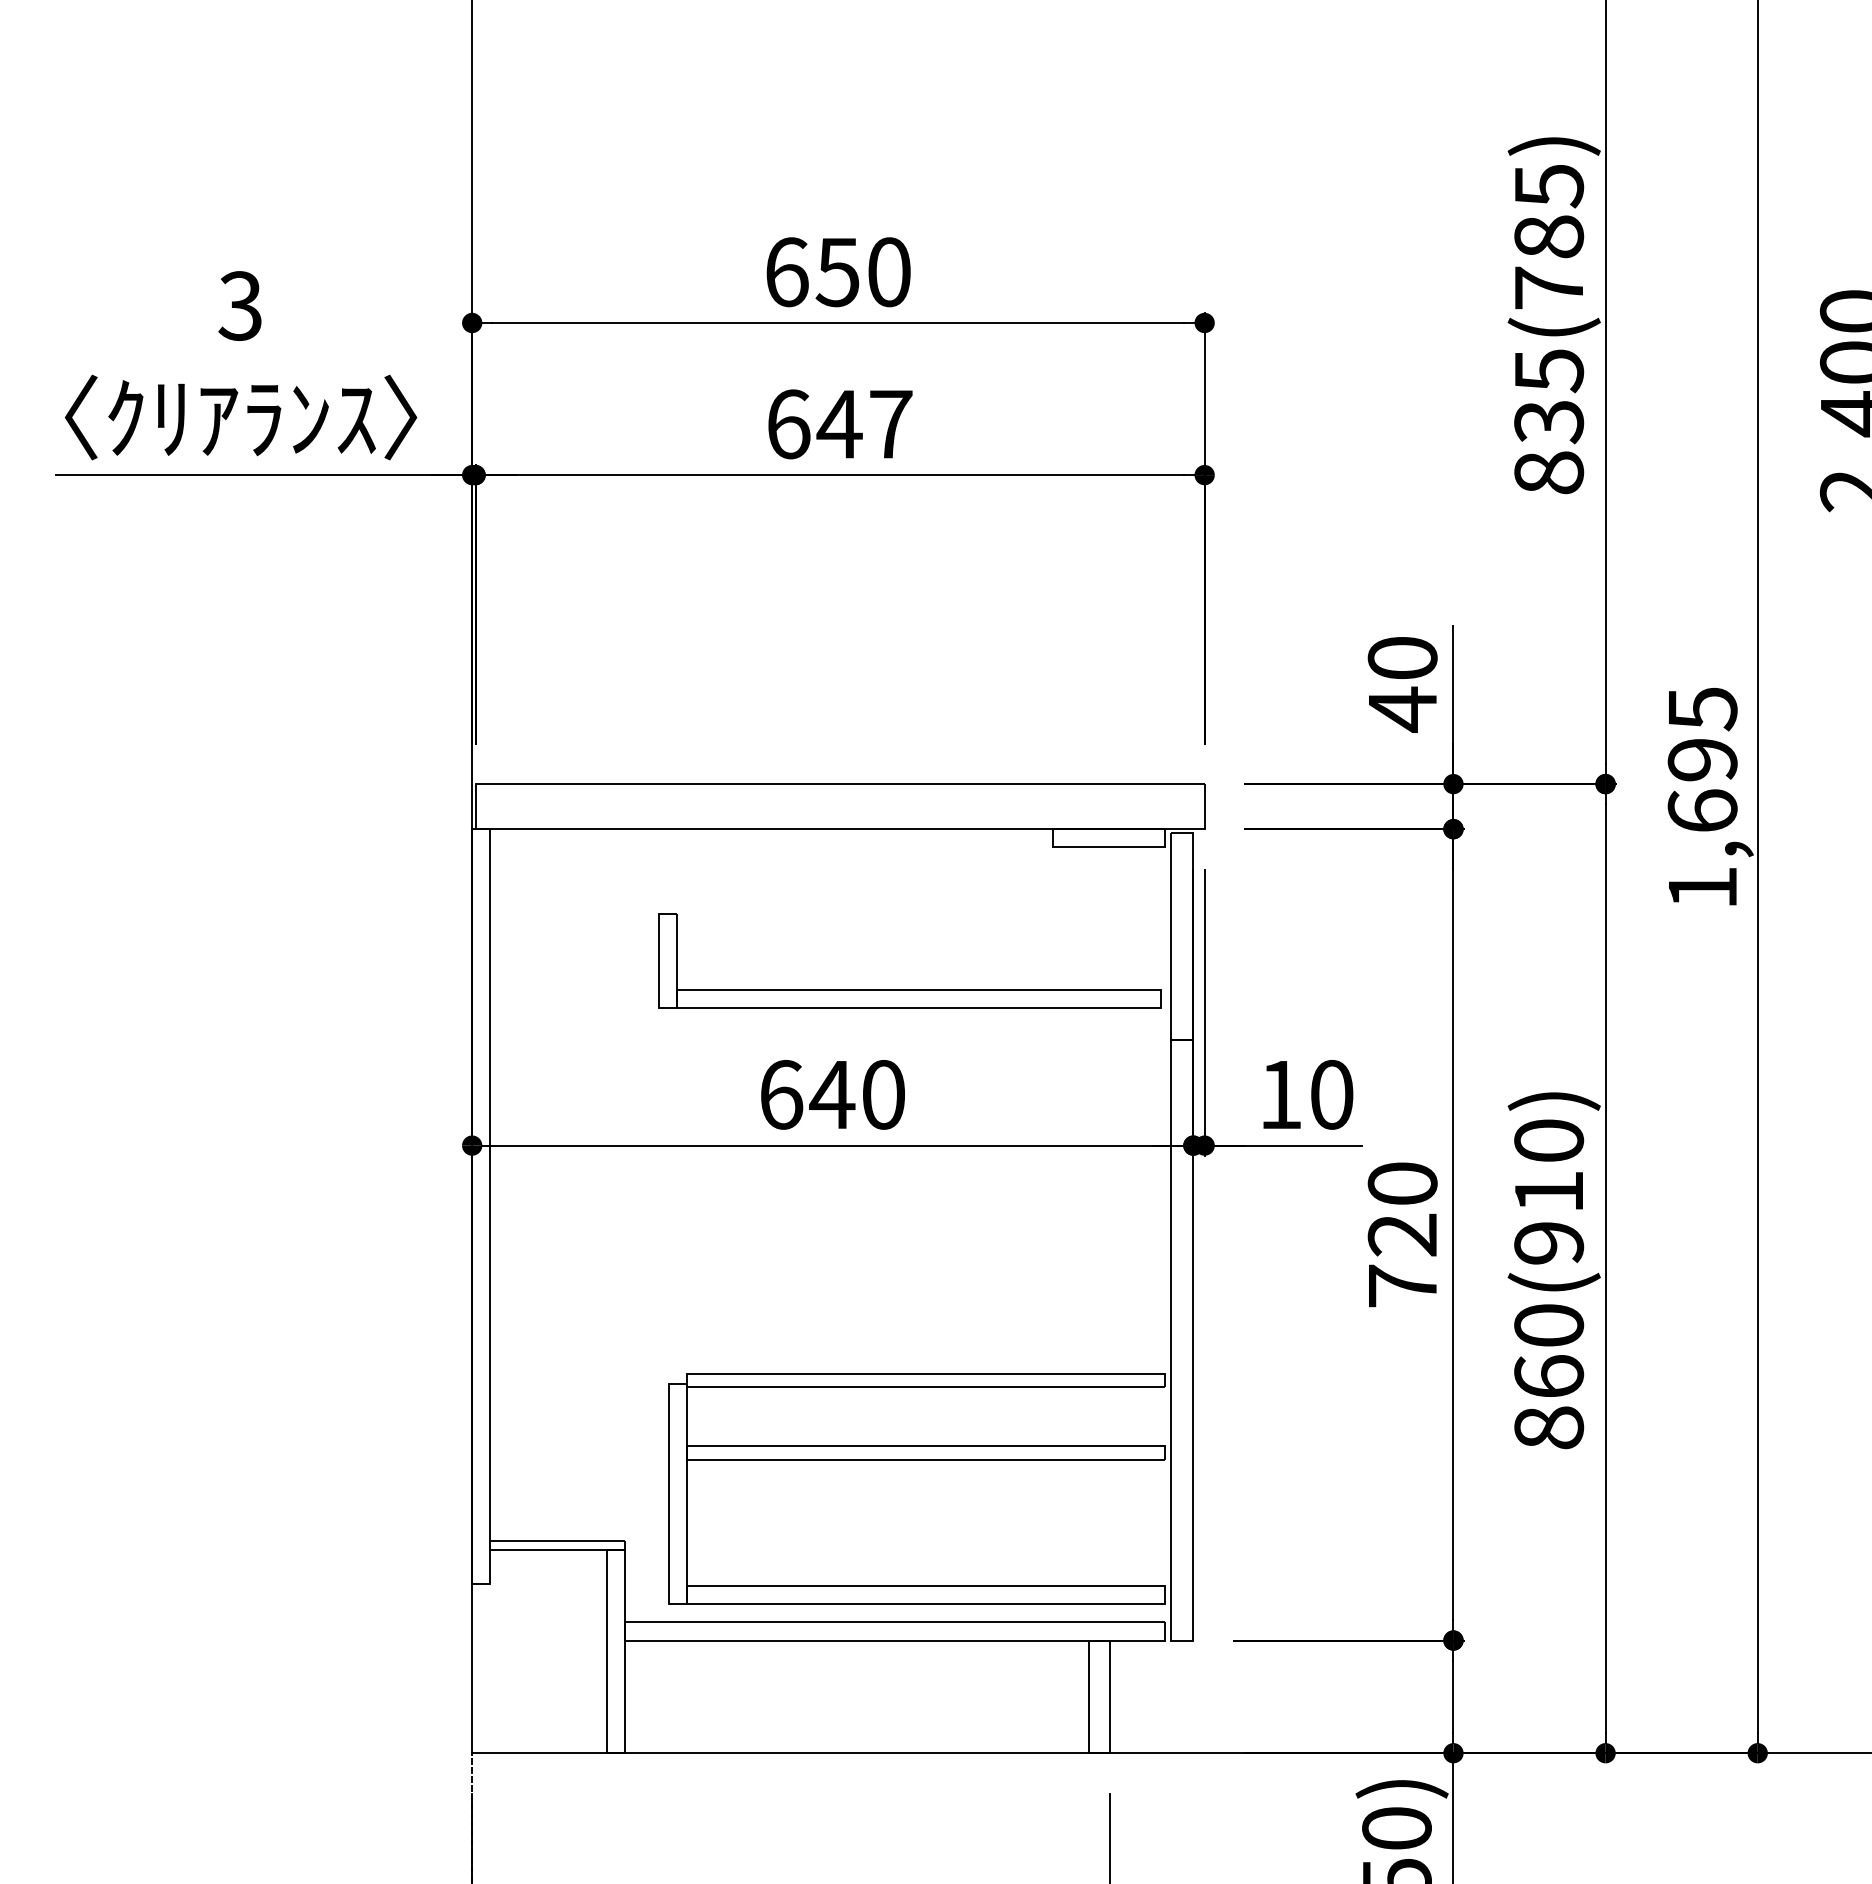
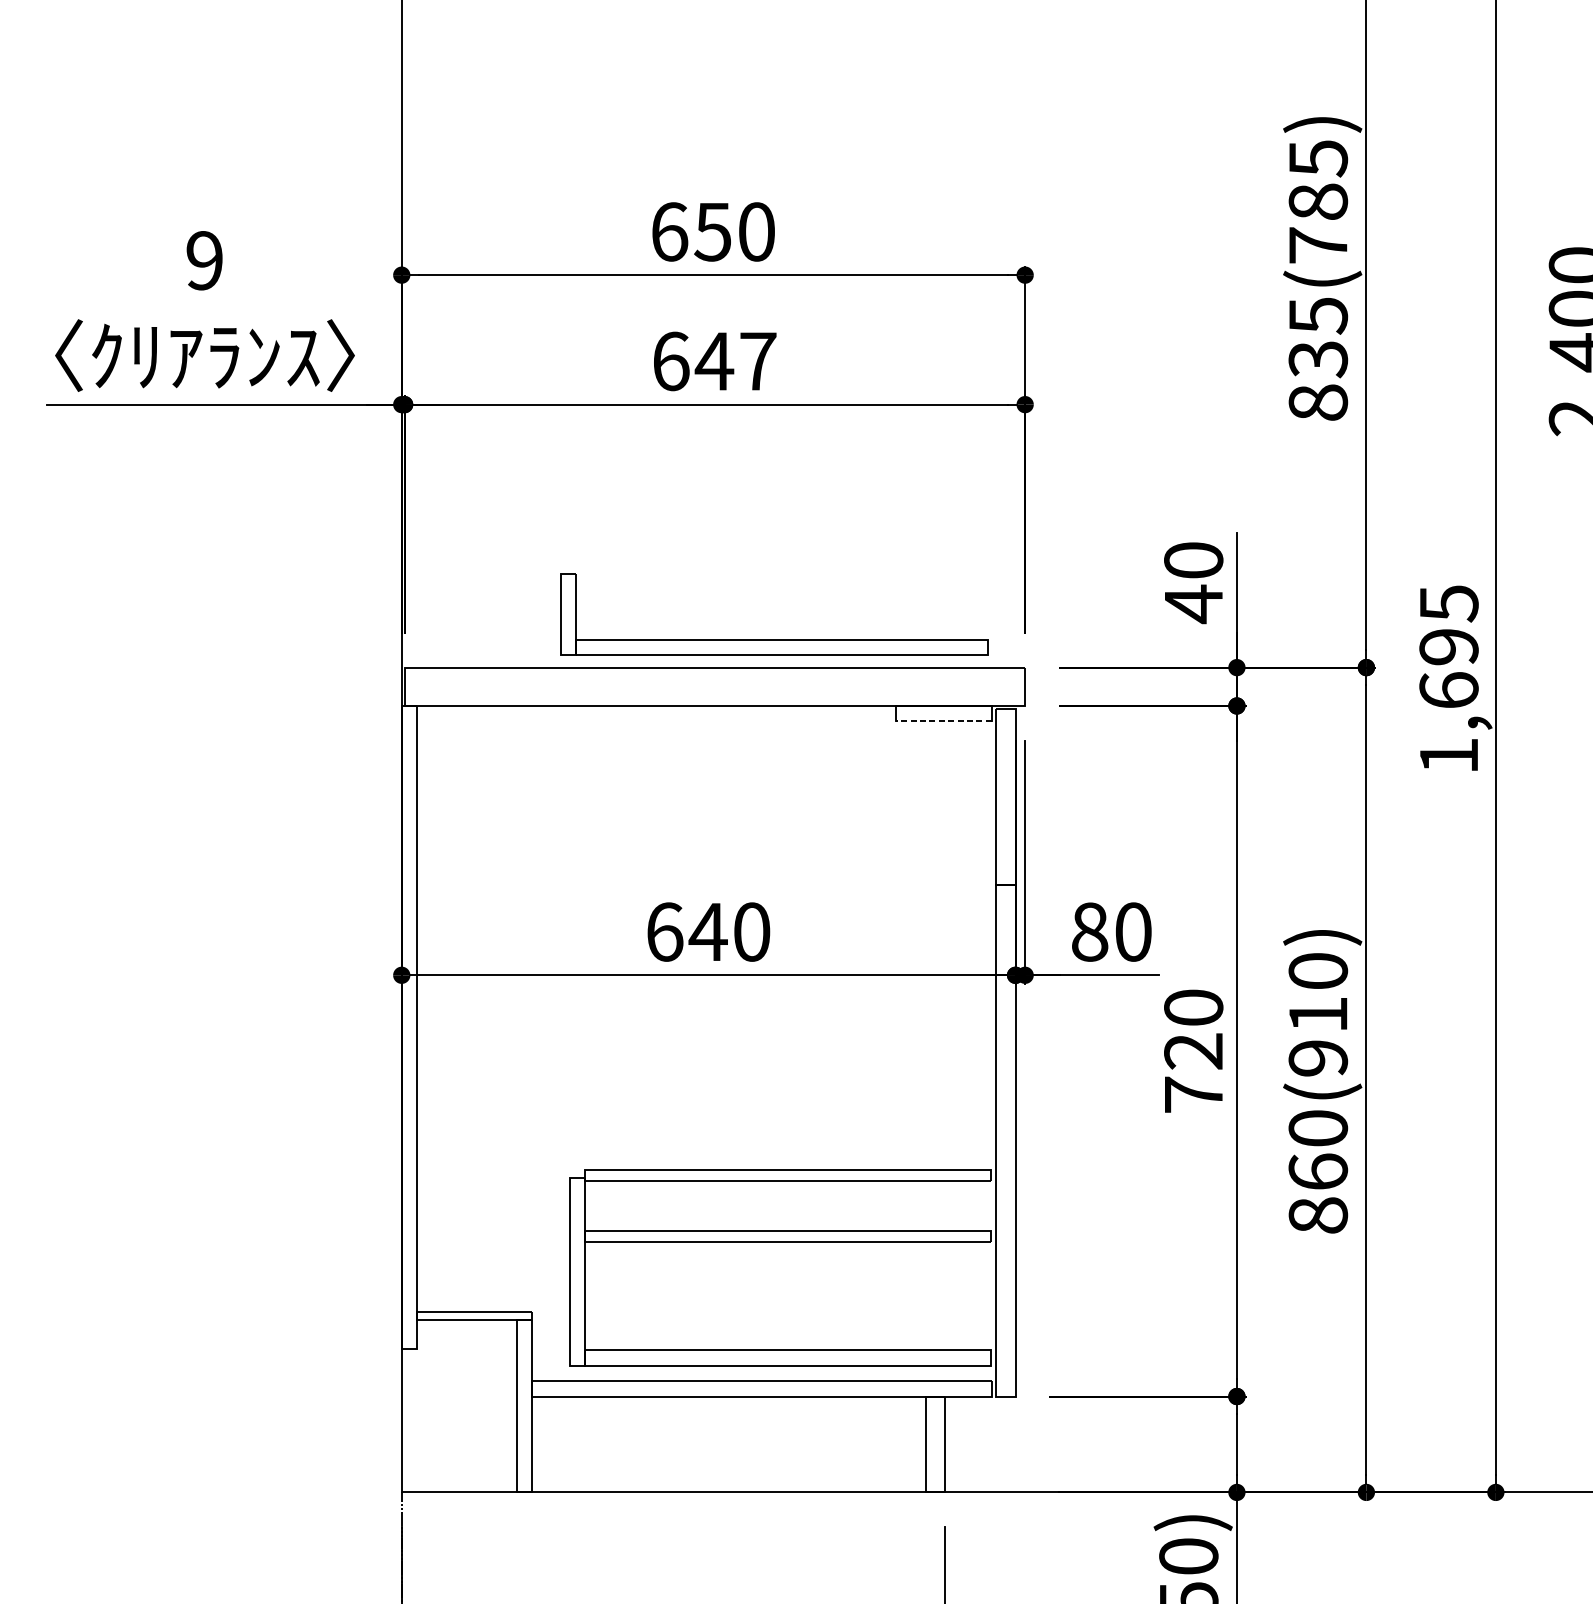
text: (239, 305) -> (203, 260), 3 -> 9
line: (1108, 847) -> (943, 721), solid -> dashed
part: (909, 989) -> (773, 639), moved
text: (1280, 1094) -> (1089, 931), 10 -> 80

